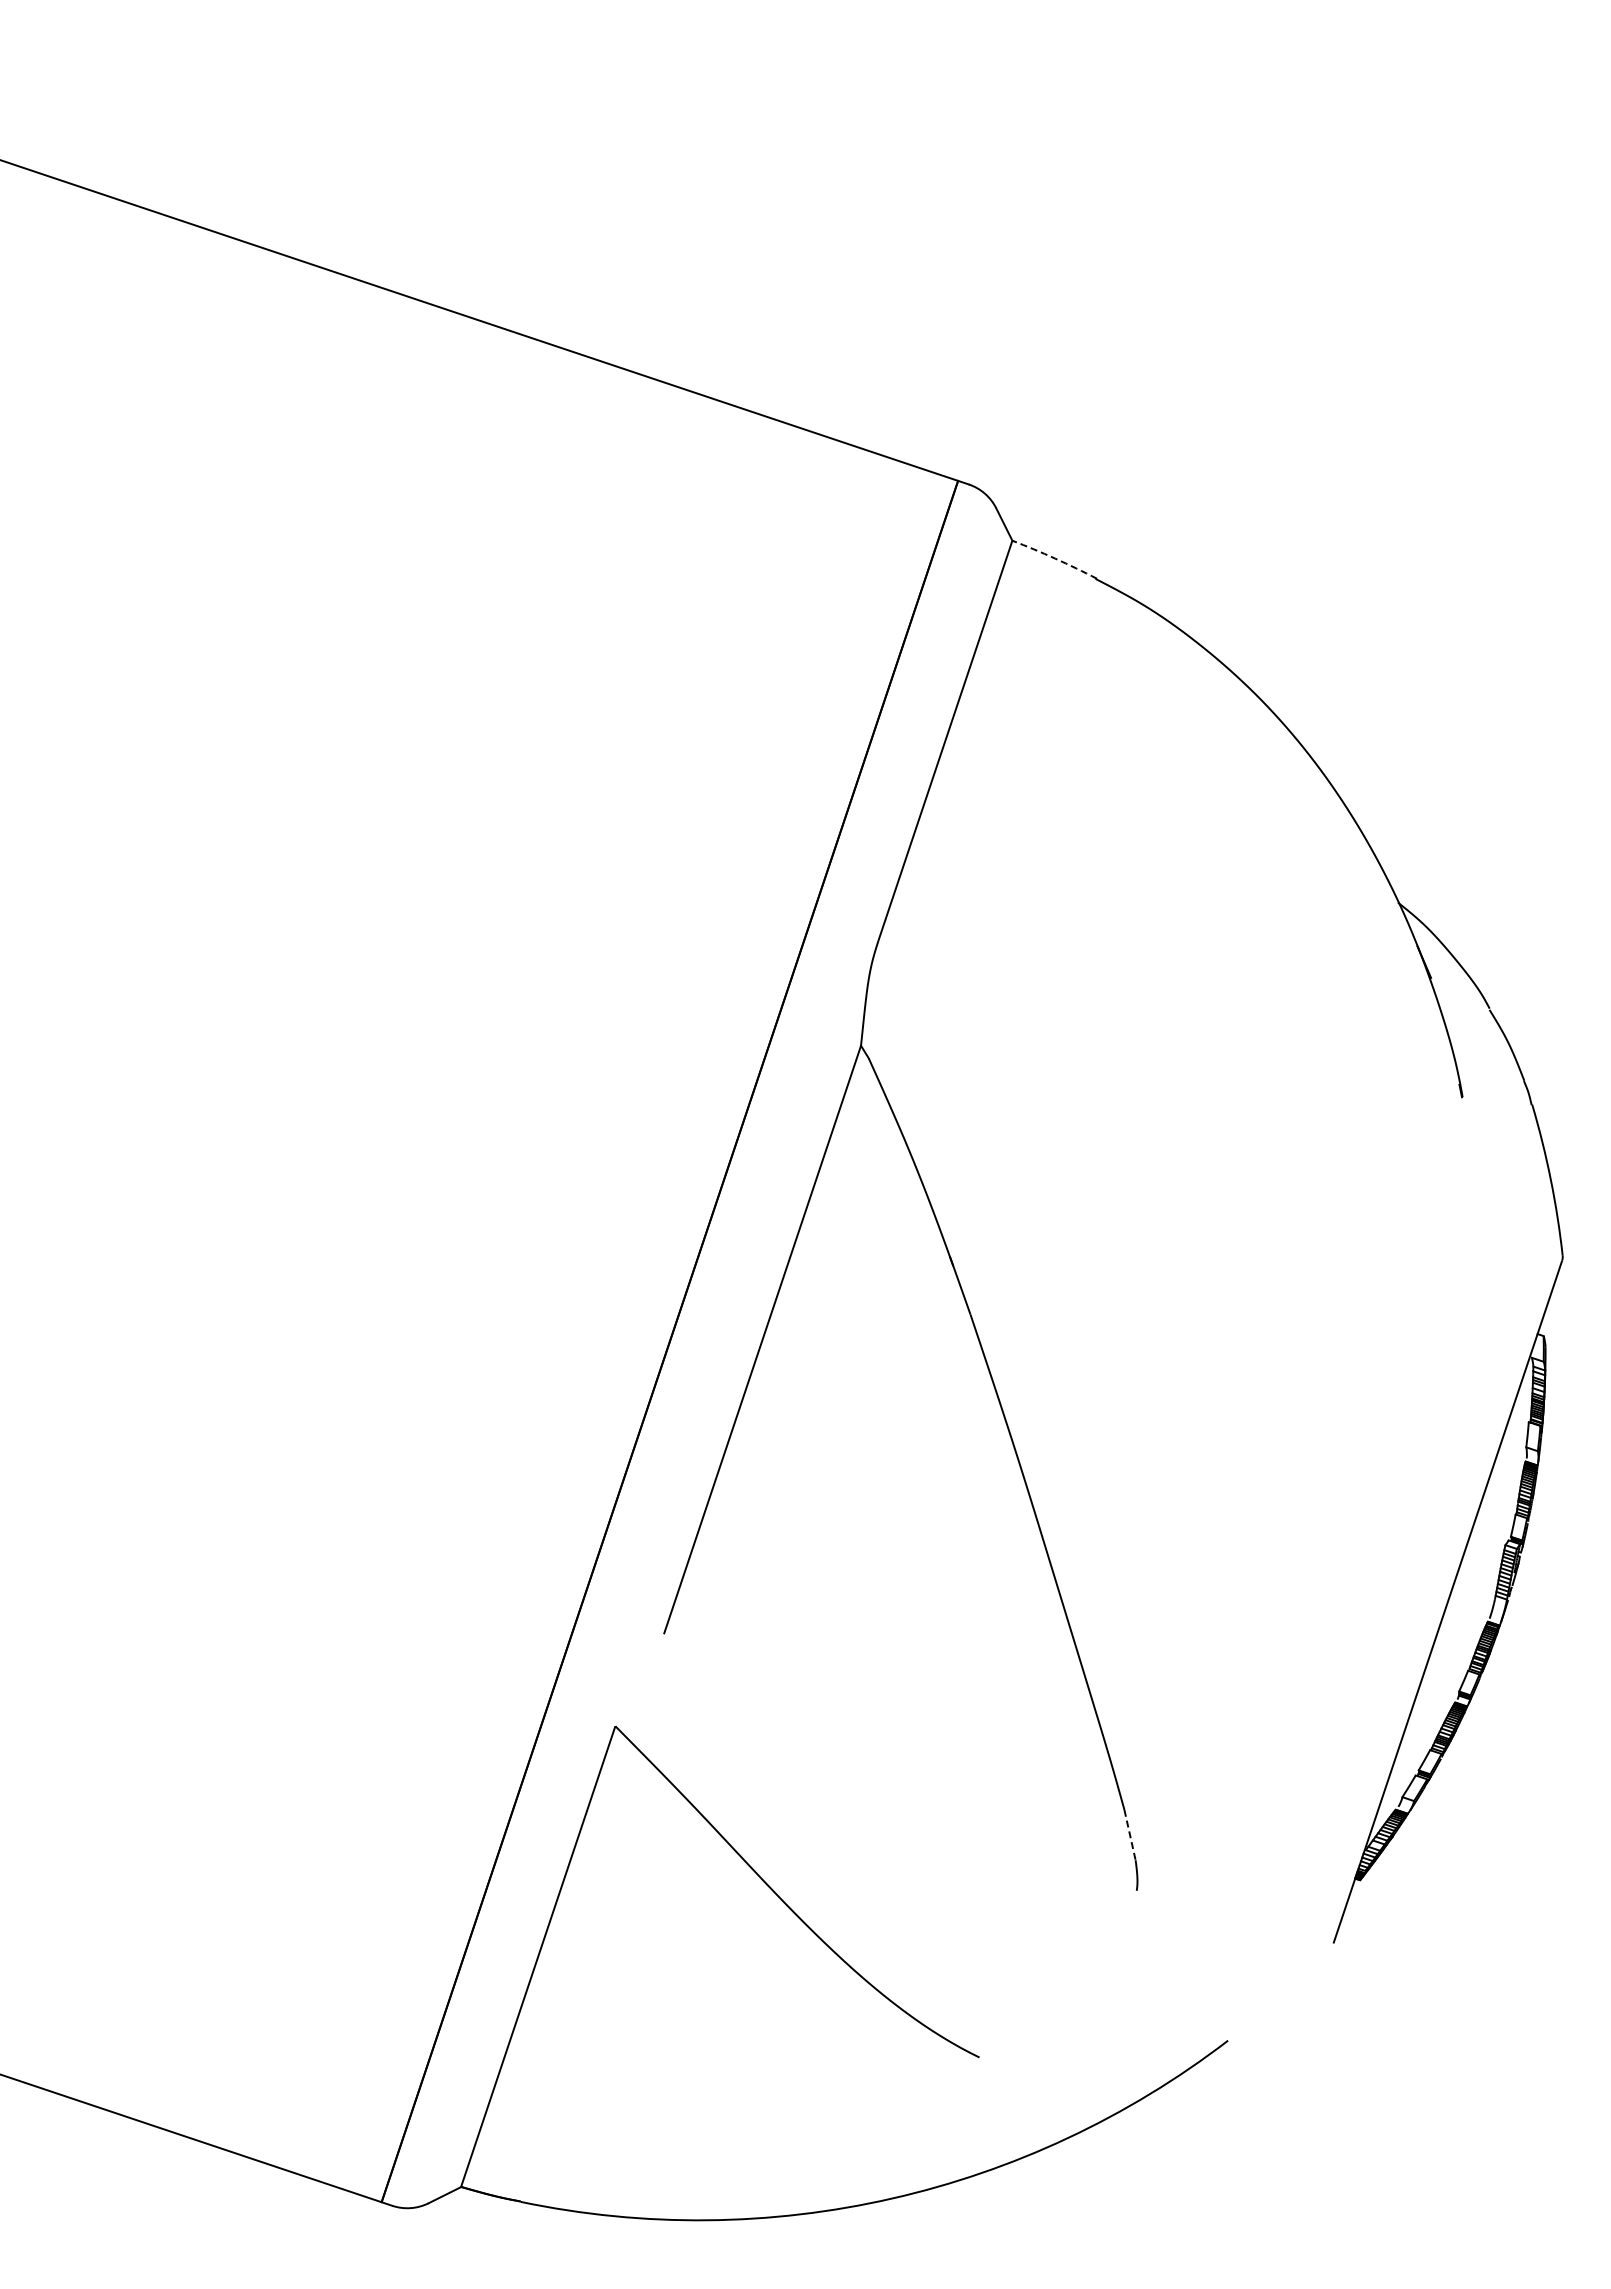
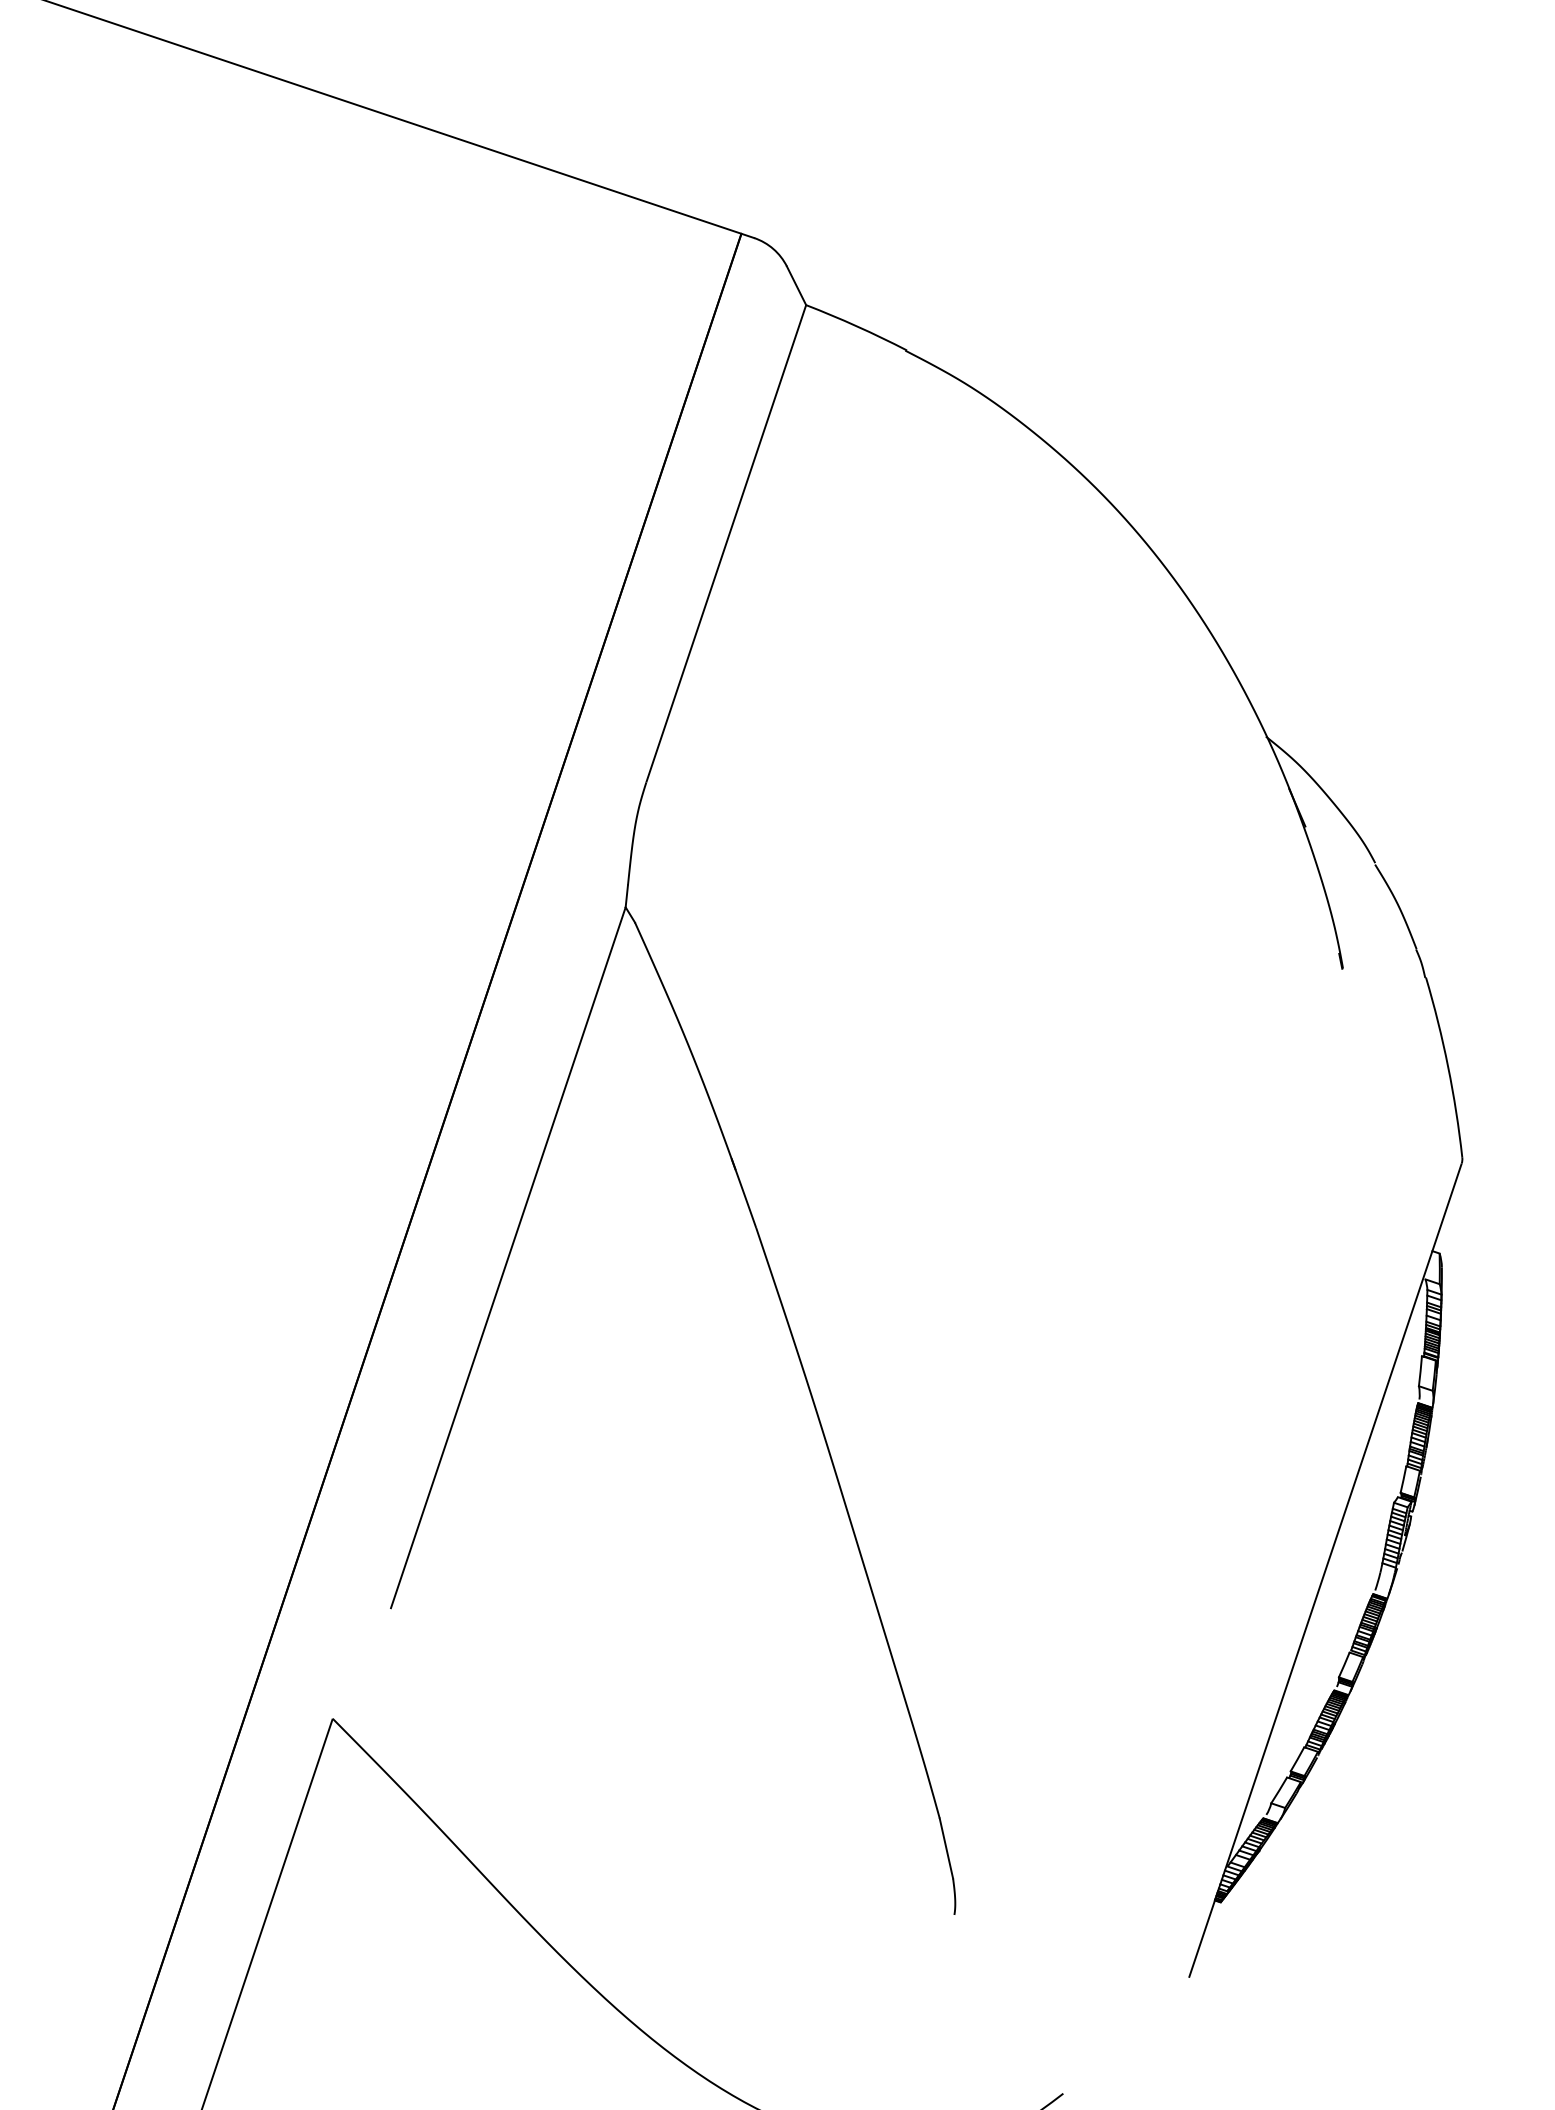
arc: (1055, 558) -> (857, 326), dashed -> solid
line: (1130, 1835) -> (946, 1849), dashed -> solid

